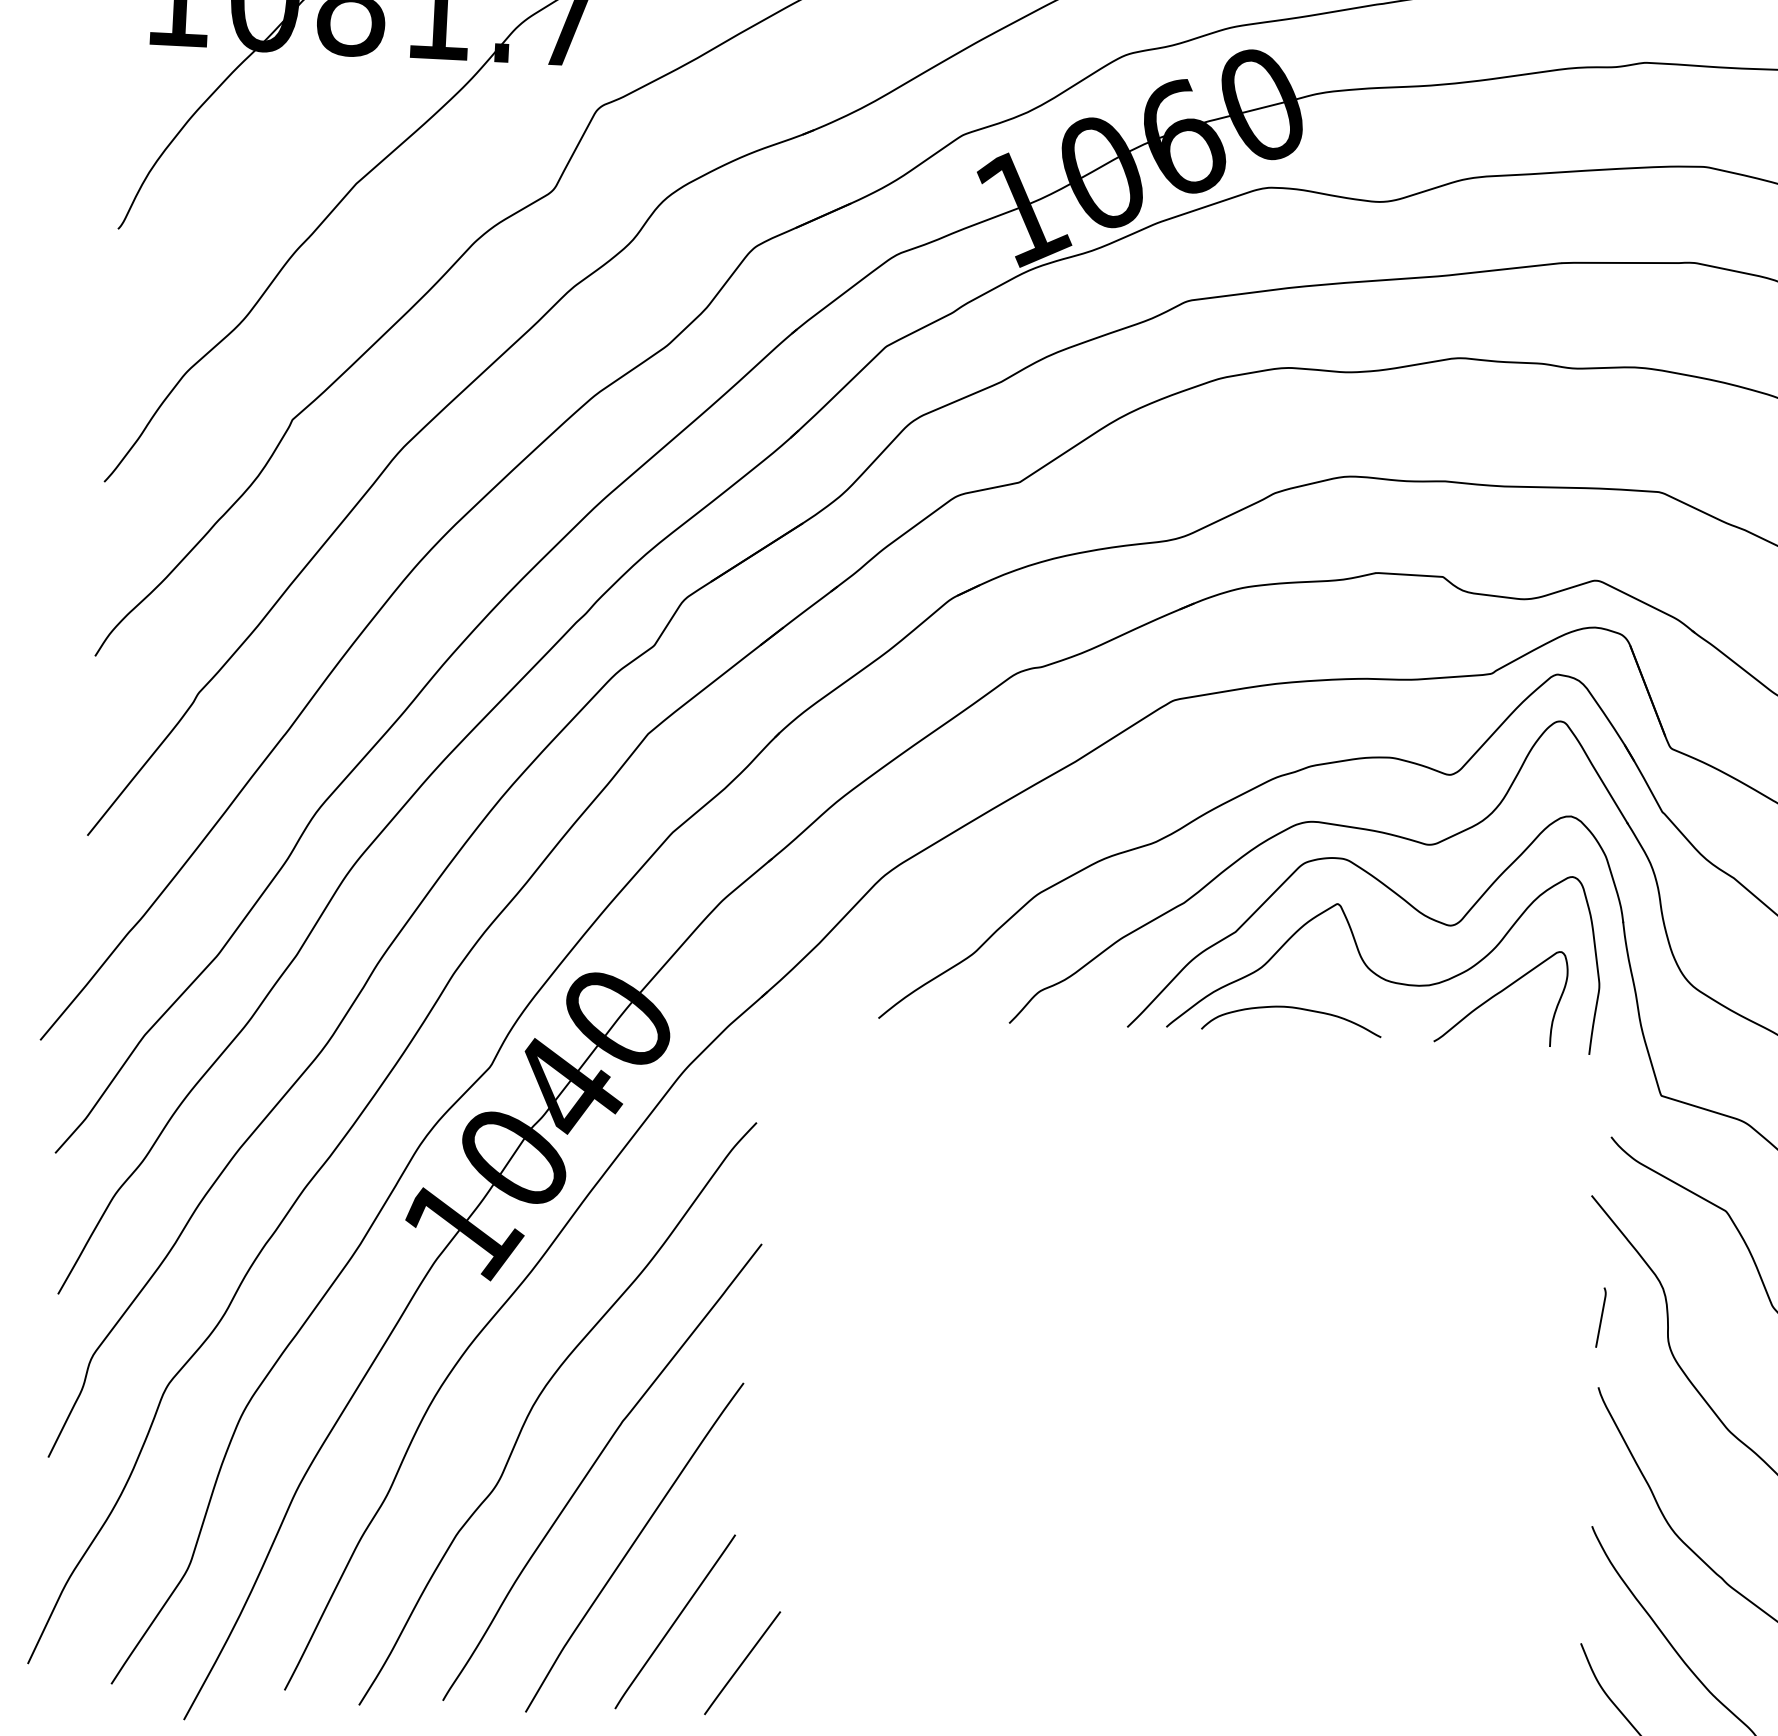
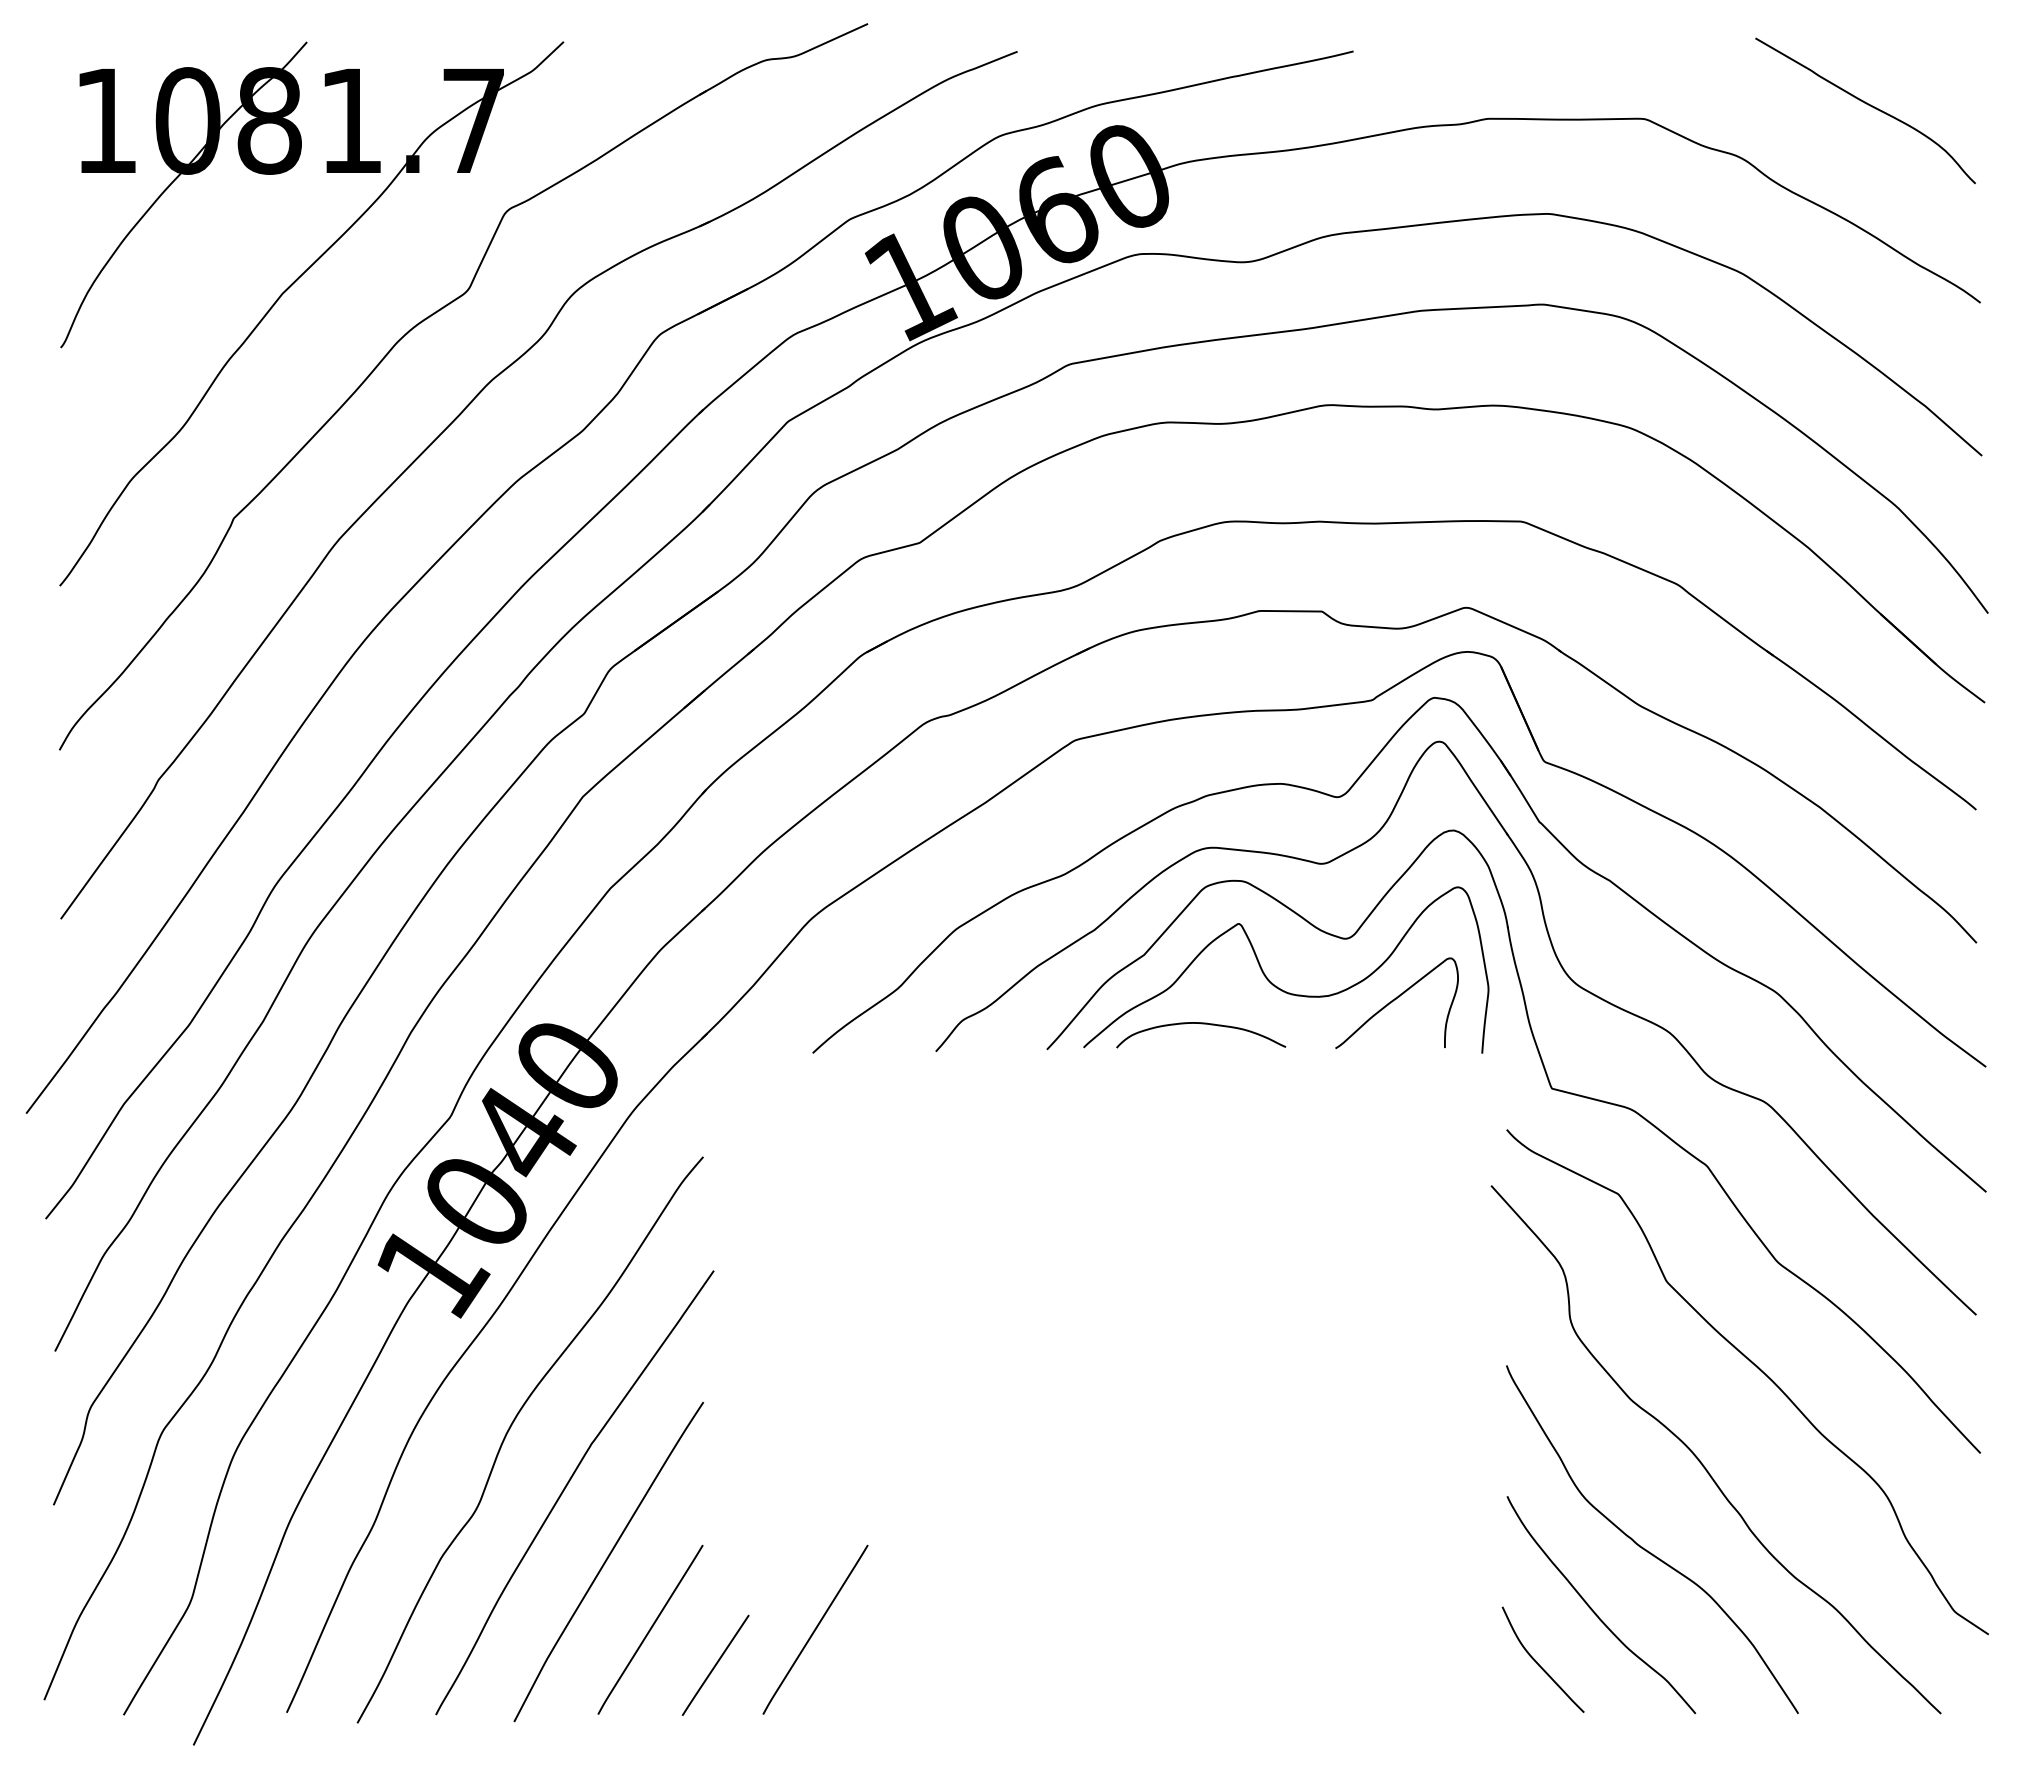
curve: (1600, 1317) -> (1505, 1299), removed
line: (850, 1630) -> (815, 1629), added

